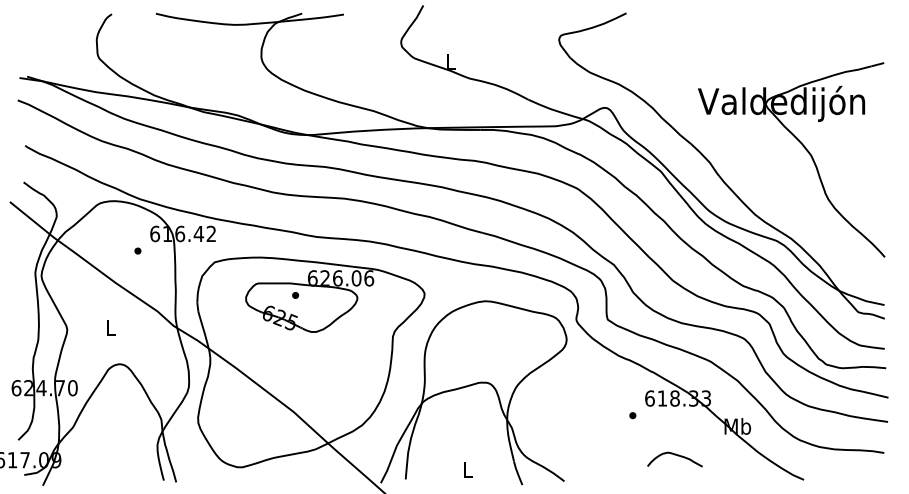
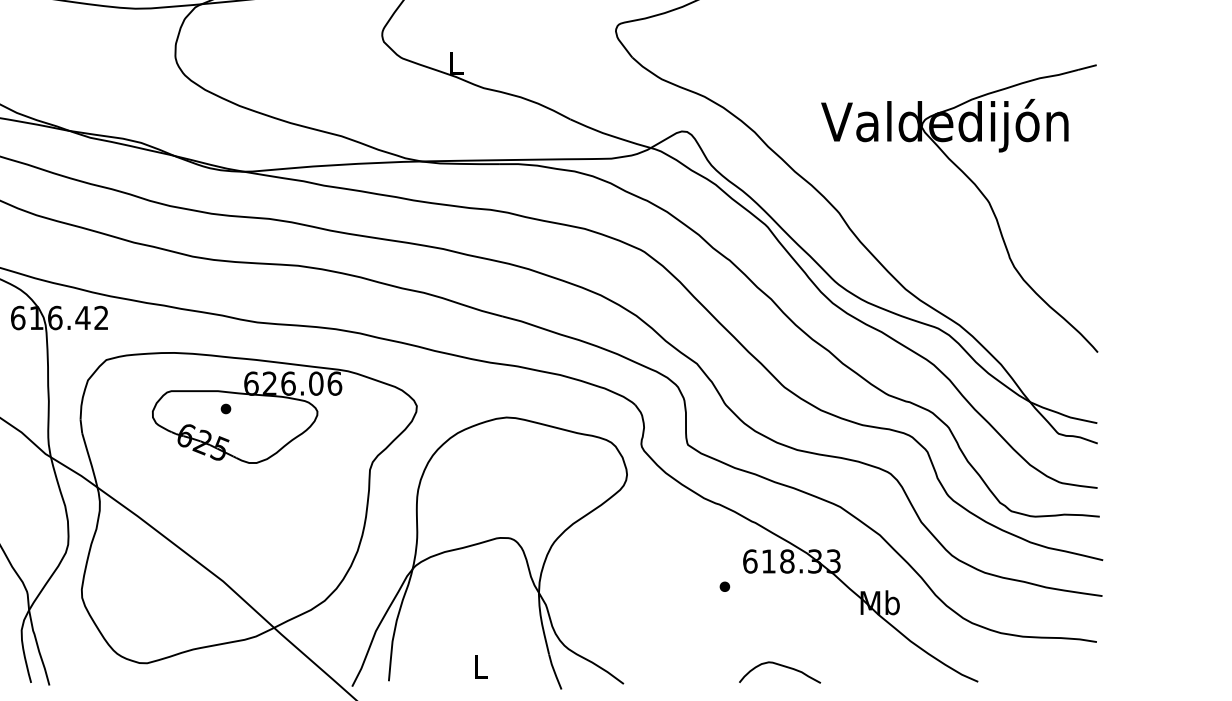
curve: (674, 455) -> (779, 666), moved

